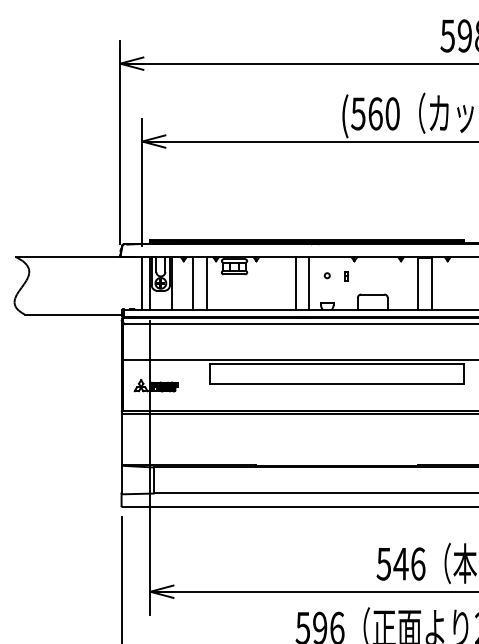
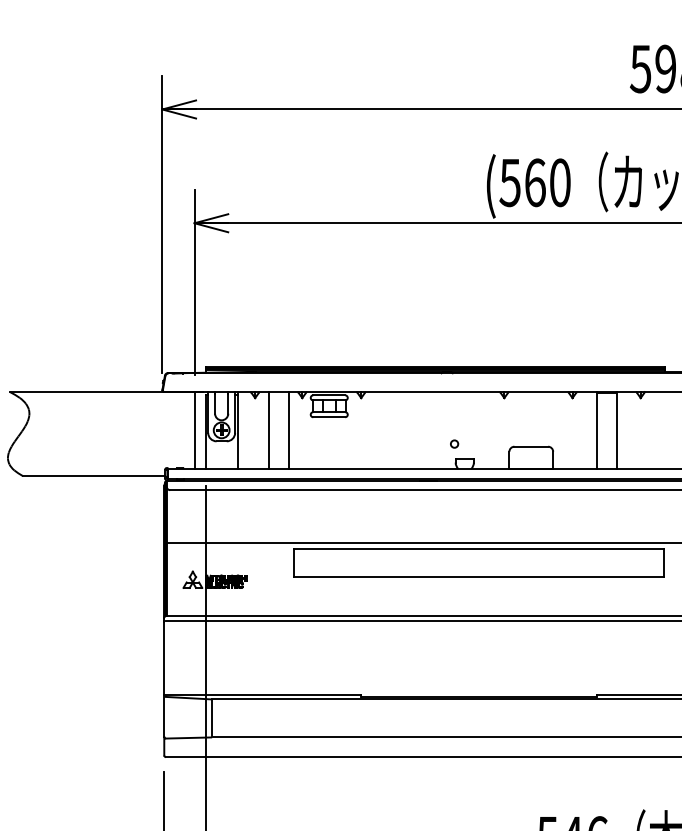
circle: (326, 275) -> (453, 443), moved
part: (346, 276) -> (492, 420), removed
line: (295, 283) -> (418, 430), removed
line: (309, 283) -> (438, 430), removed

